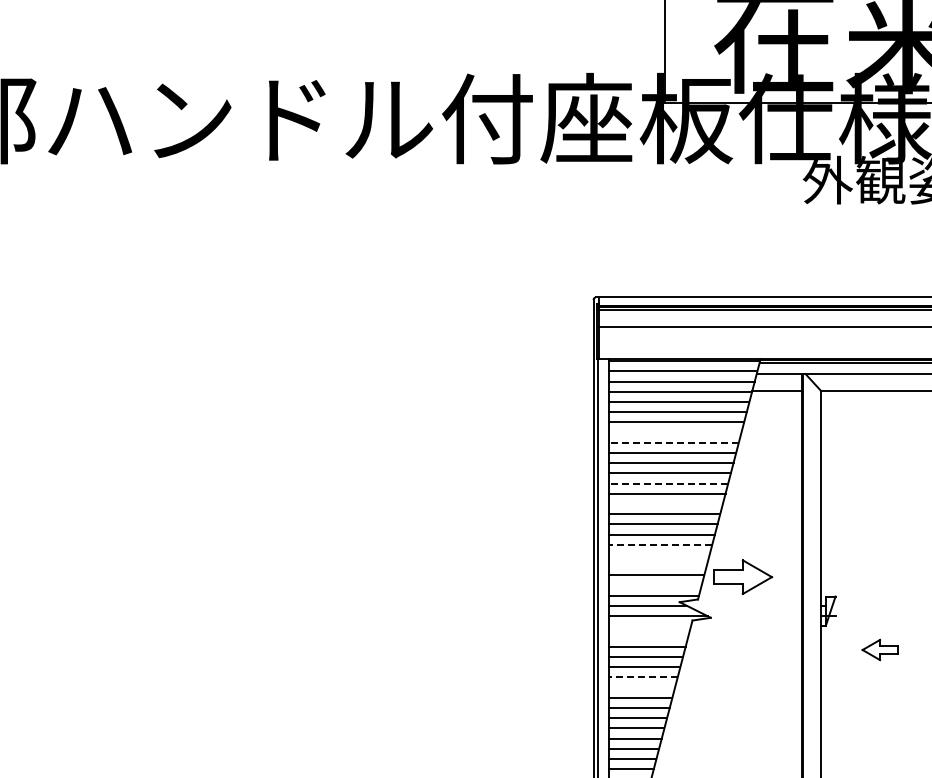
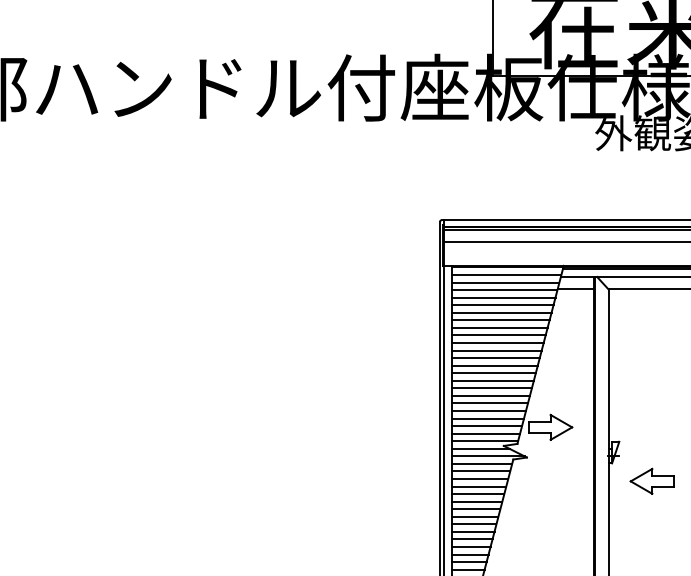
line: (675, 432) -> (500, 320), added
line: (674, 442) -> (499, 327), dashed -> solid
line: (668, 483) -> (495, 358), dashed -> solid
line: (665, 504) -> (493, 373), added
line: (660, 544) -> (489, 403), dashed -> solid
line: (659, 555) -> (488, 411), added
line: (657, 565) -> (487, 418), added
line: (655, 585) -> (485, 433), added
line: (650, 626) -> (482, 463), added
line: (648, 636) -> (480, 471), added
part: (879, 649) -> (651, 481), size x1.67
line: (643, 677) -> (477, 501), dashed -> solid
line: (642, 687) -> (476, 509), added

